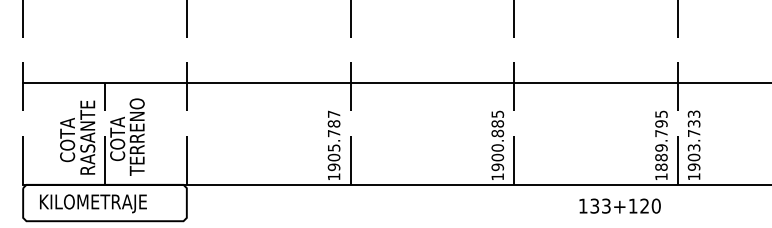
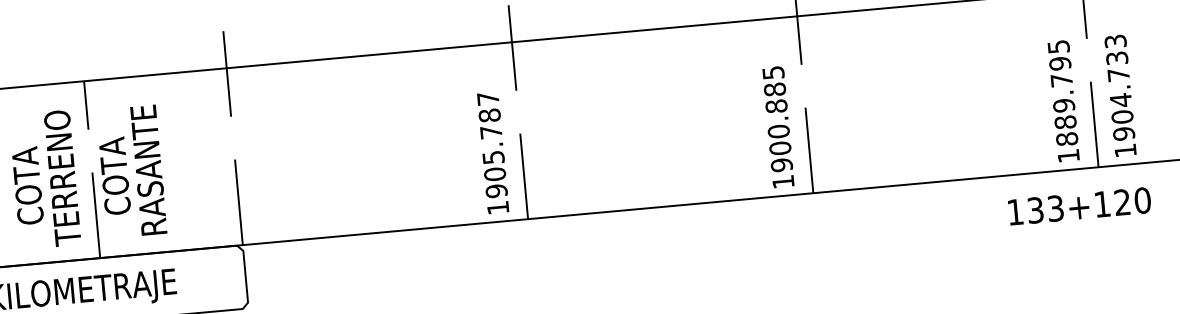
text: (136, 136) -> (147, 168), TERRENO -> RASANTE
text: (87, 137) -> (62, 178), RASANTE -> TERRENO
text: (693, 147) -> (1119, 99), 1903.733 -> 1904.733
text: (619, 205) -> (1078, 205), moved

